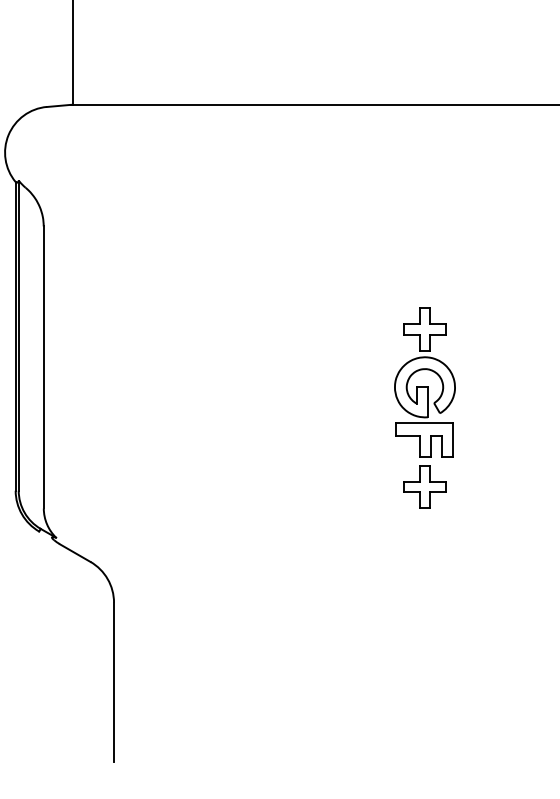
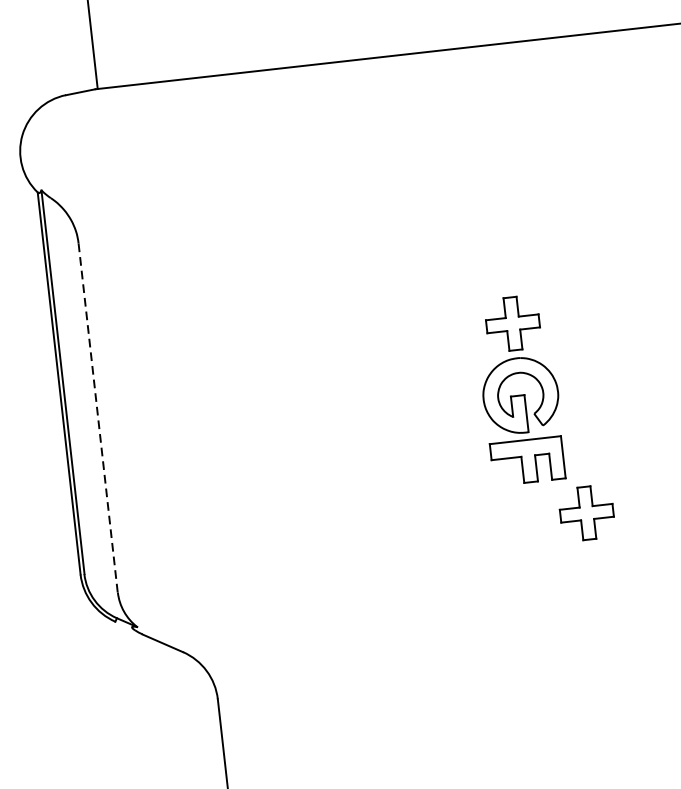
line: (43, 367) -> (97, 418), solid -> dashed
part: (424, 382) -> (519, 389), moved

